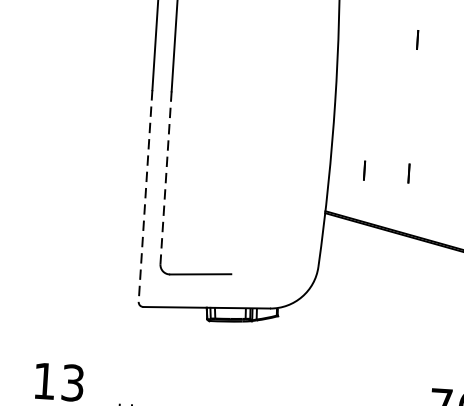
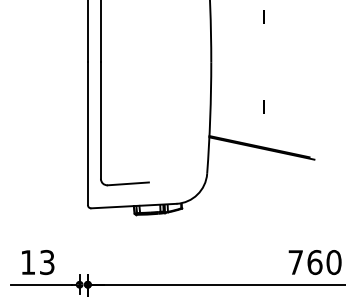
line: (363, 169) -> (233, 106), removed
line: (165, 179) -> (100, 121), dashed -> solid
line: (144, 197) -> (87, 134), dashed -> solid

